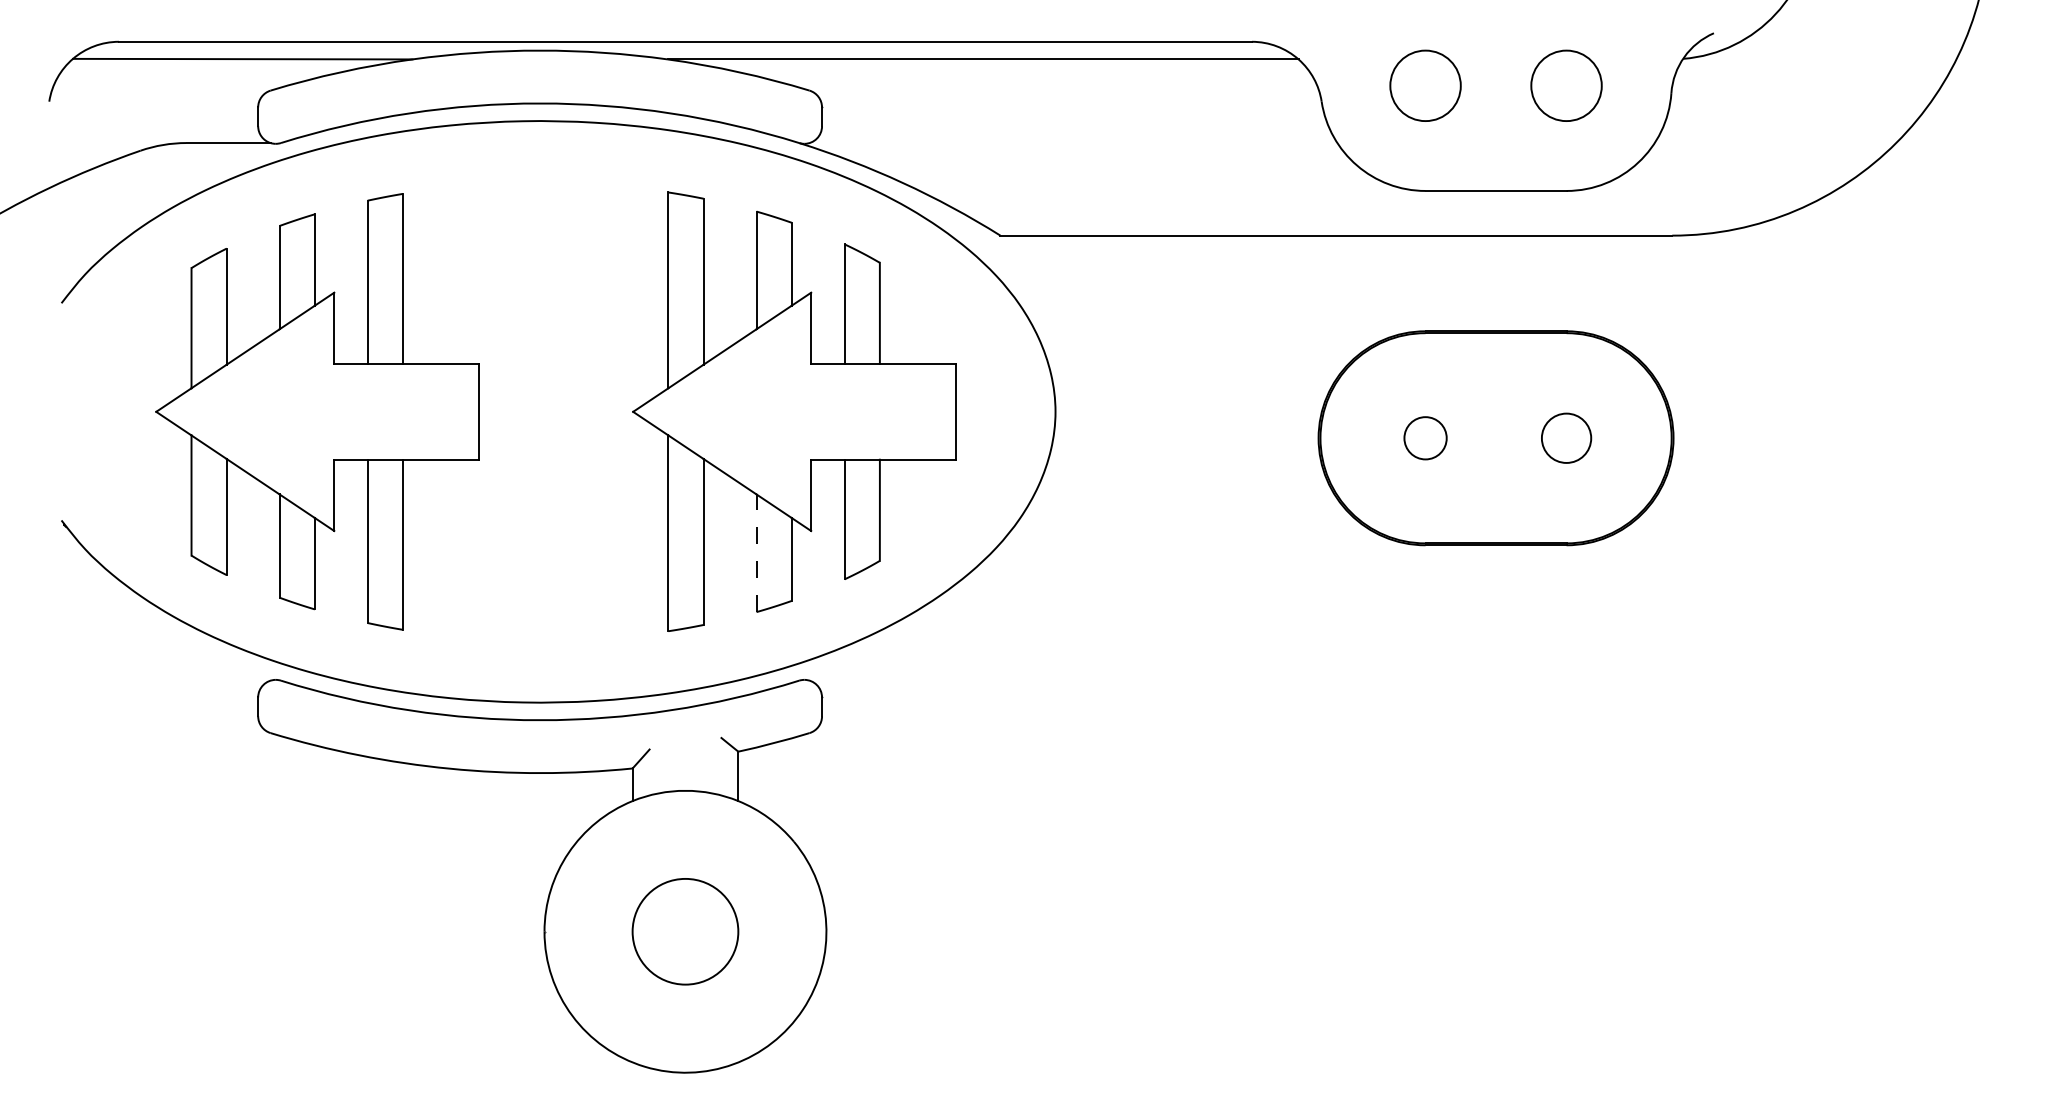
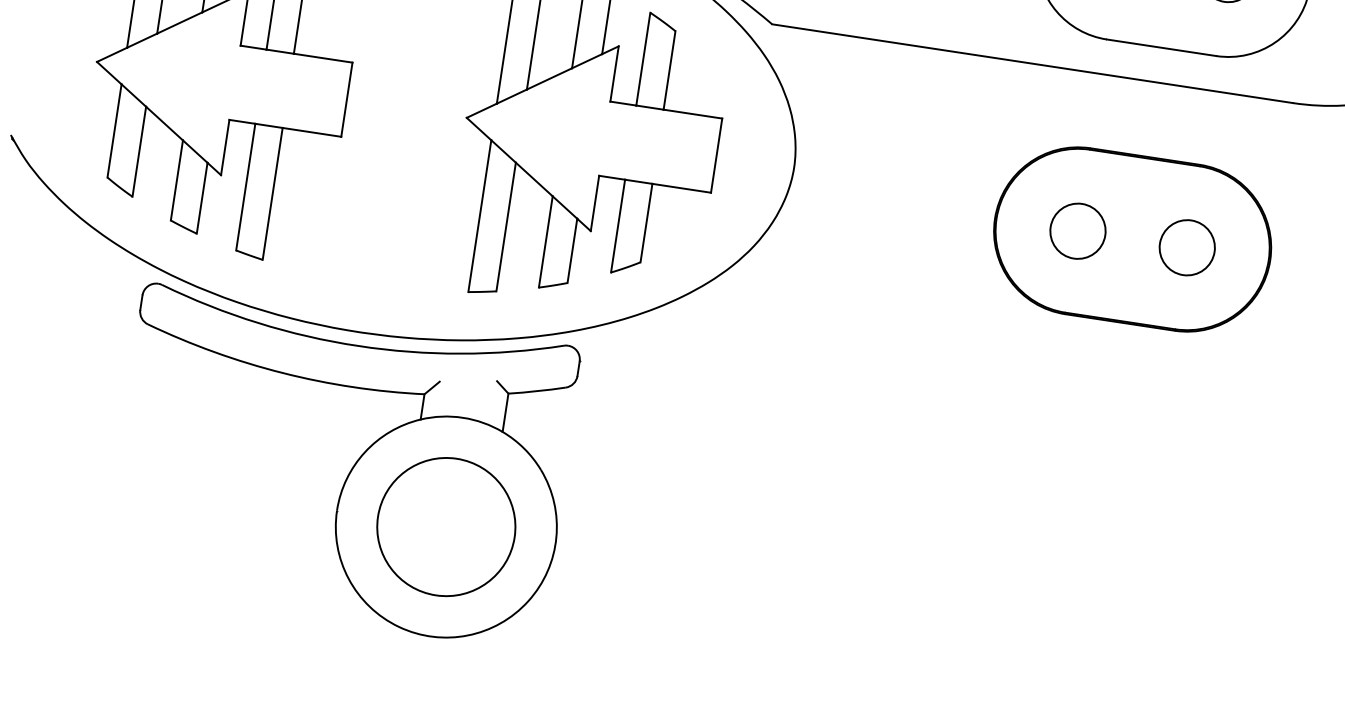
circle: (1425, 438) -> (1077, 231), size x1.67
circle: (1566, 438) -> (1187, 247), size x1.43
line: (756, 553) -> (545, 242), dashed -> solid
circle: (685, 931) -> (446, 526), size x1.67

